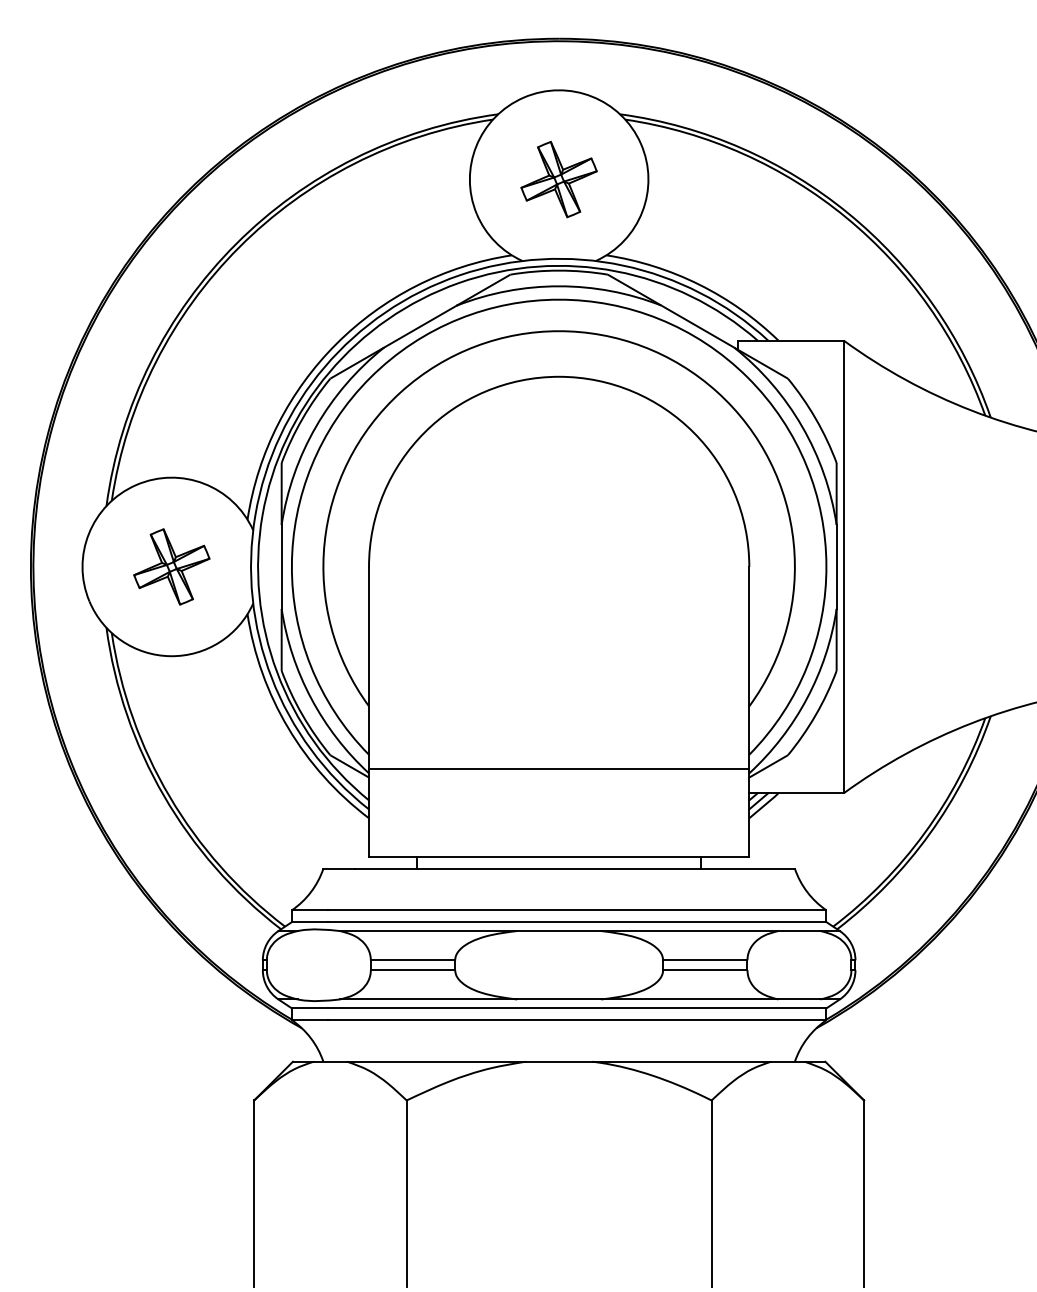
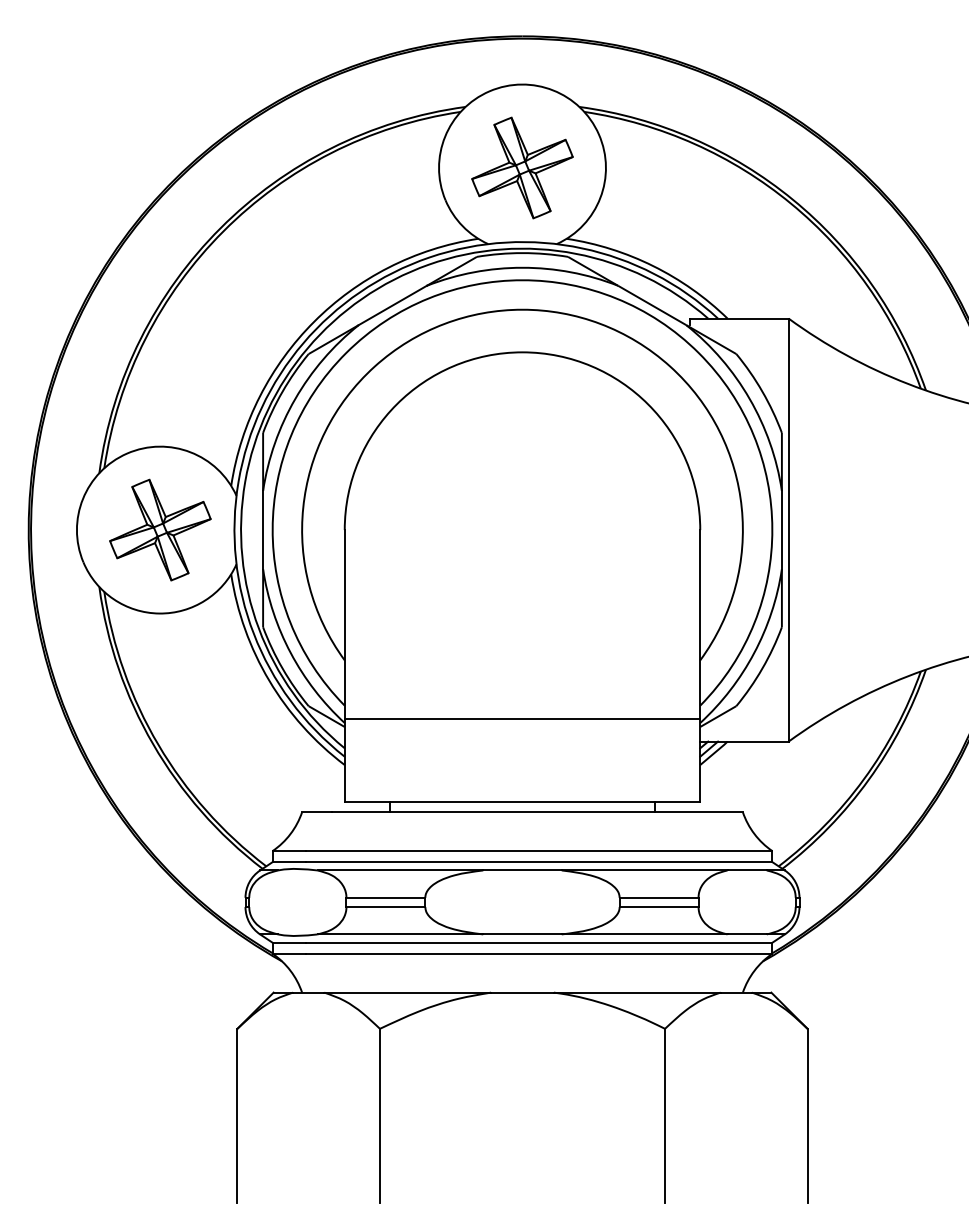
part: (558, 179) -> (521, 167), size x1.43
part: (171, 566) -> (160, 529), size x1.43

